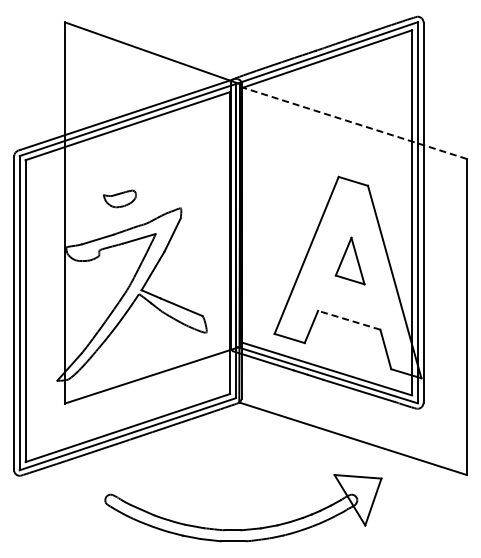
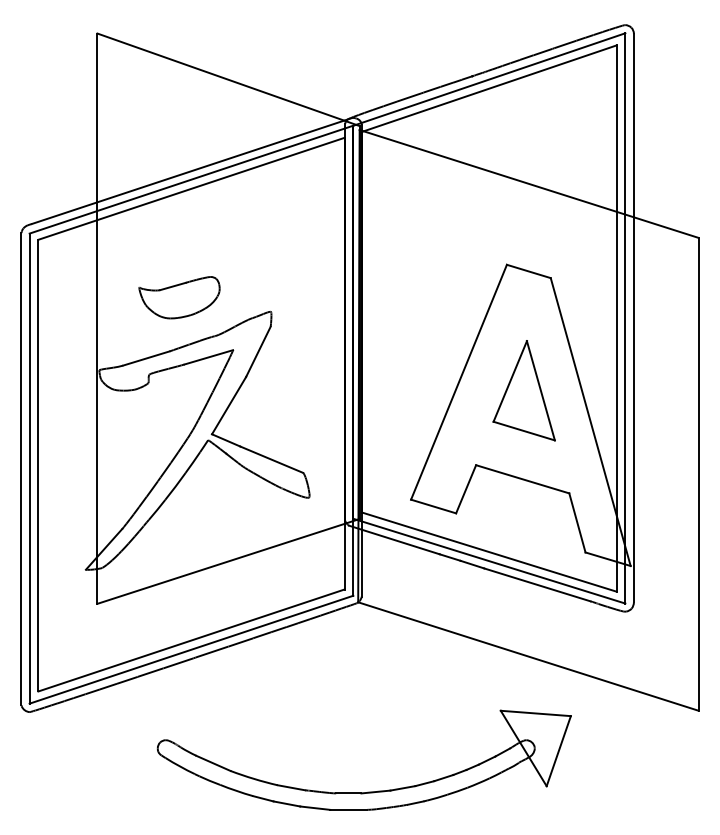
line: (353, 122) -> (529, 183), dashed -> solid
part: (119, 198) -> (178, 297), size x1.67
part: (349, 260) -> (523, 389), size x1.43
line: (349, 320) -> (523, 479), dashed -> solid

